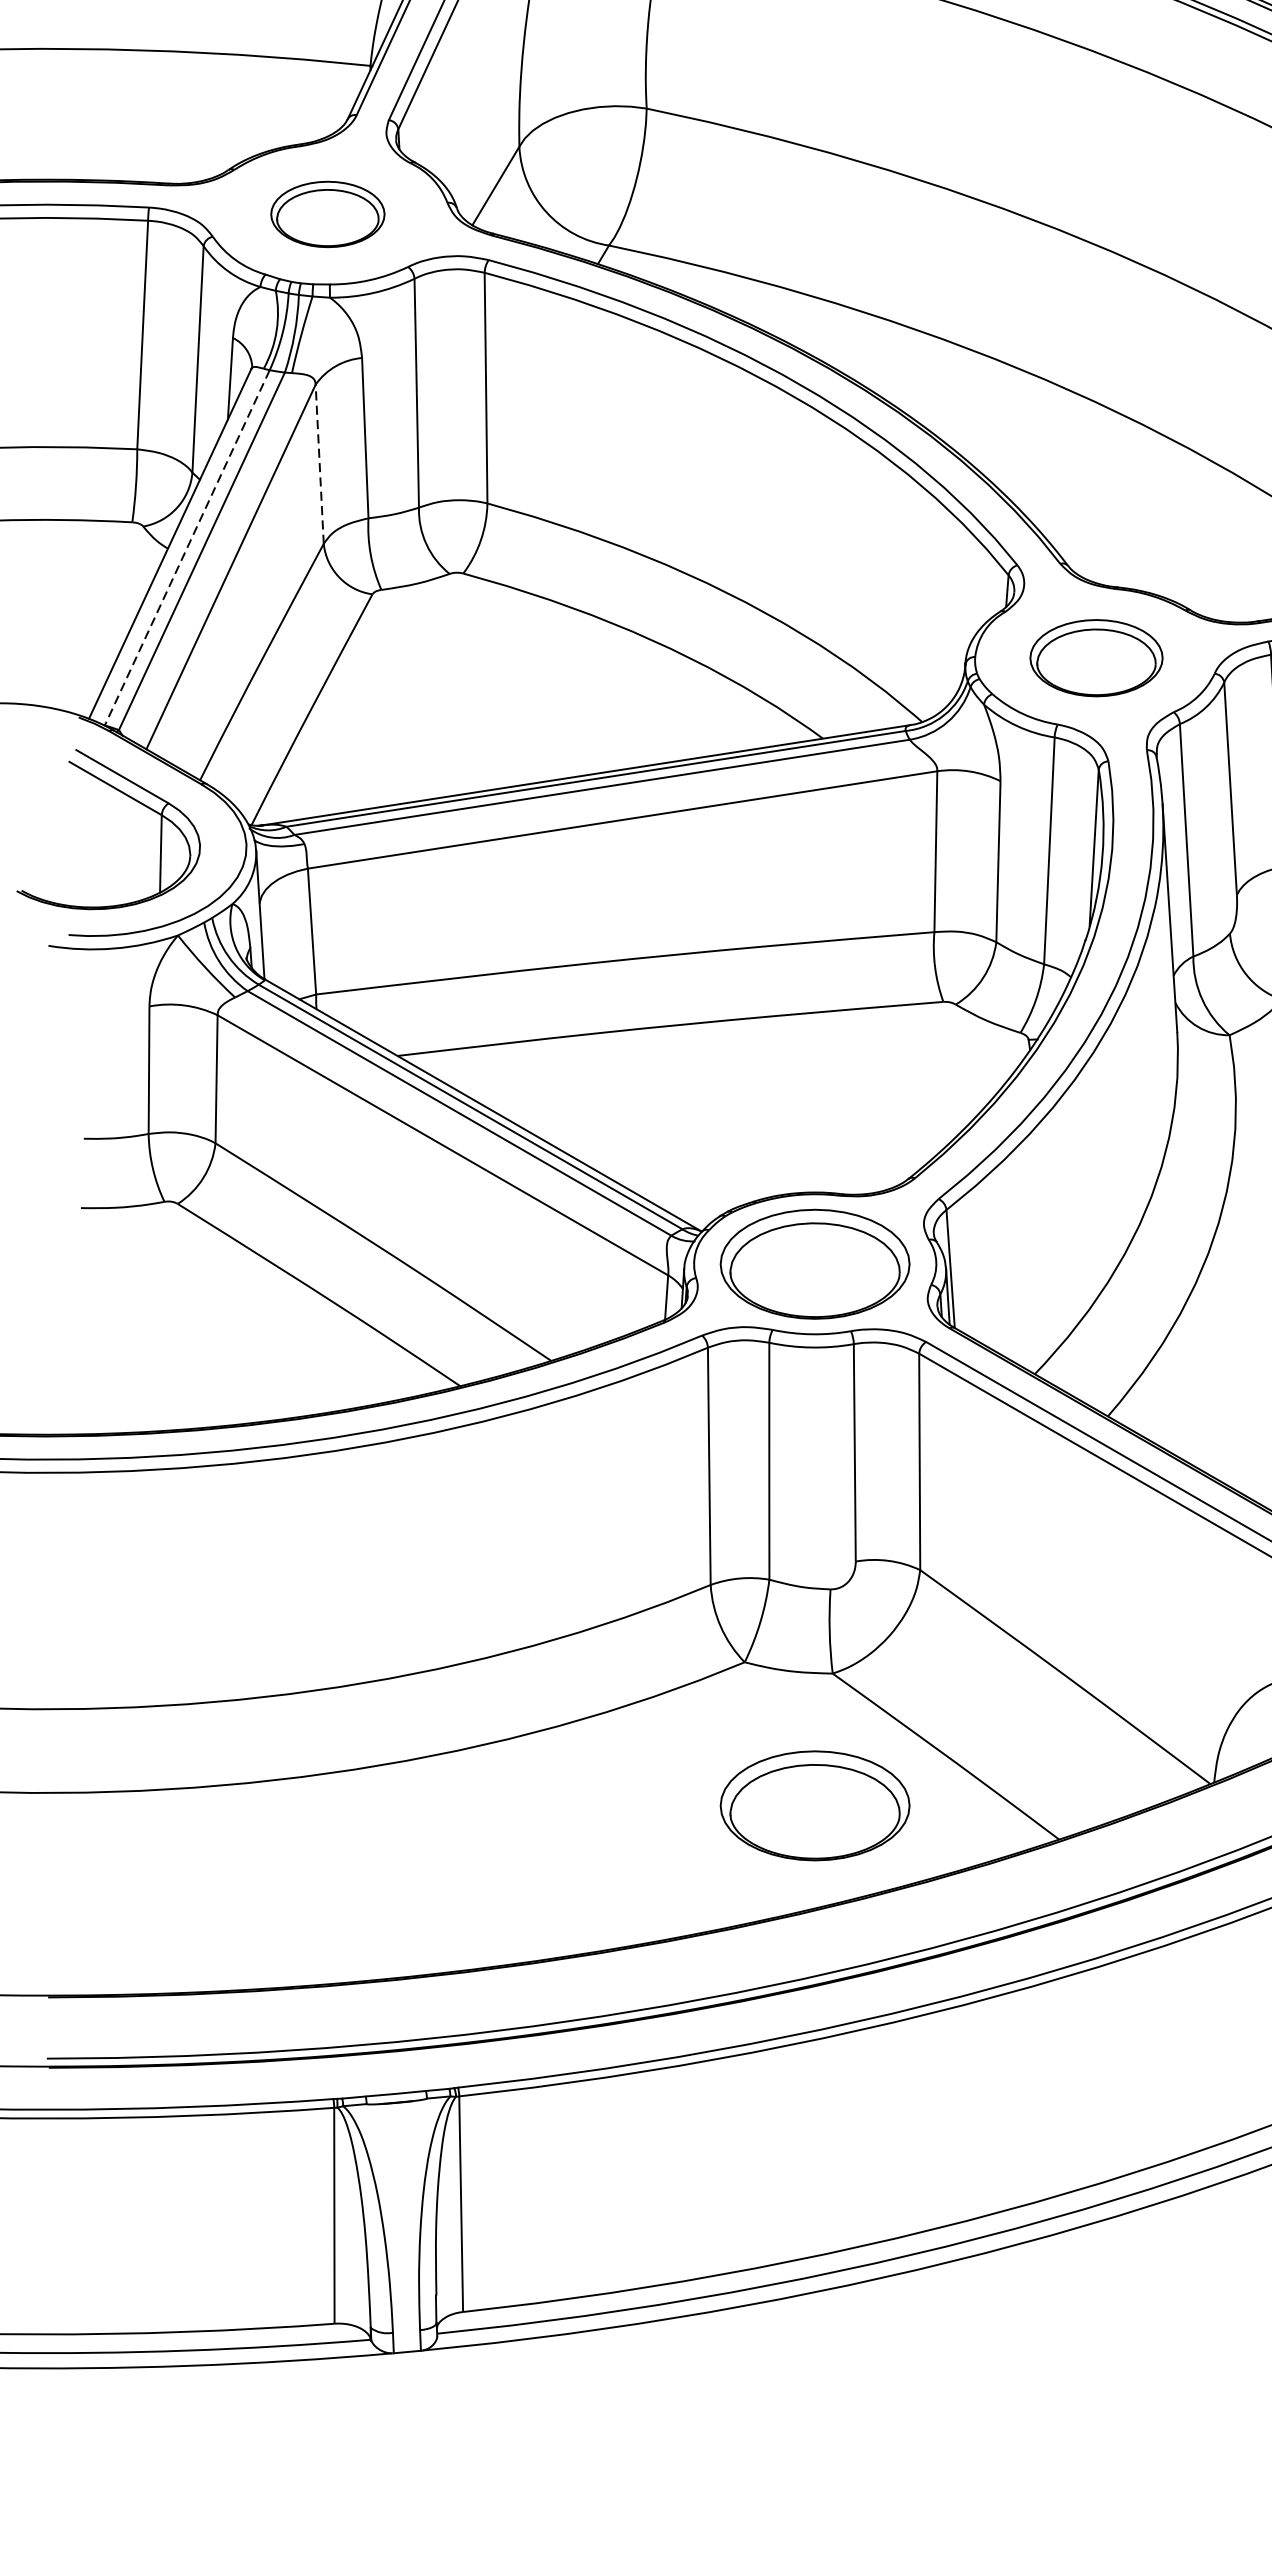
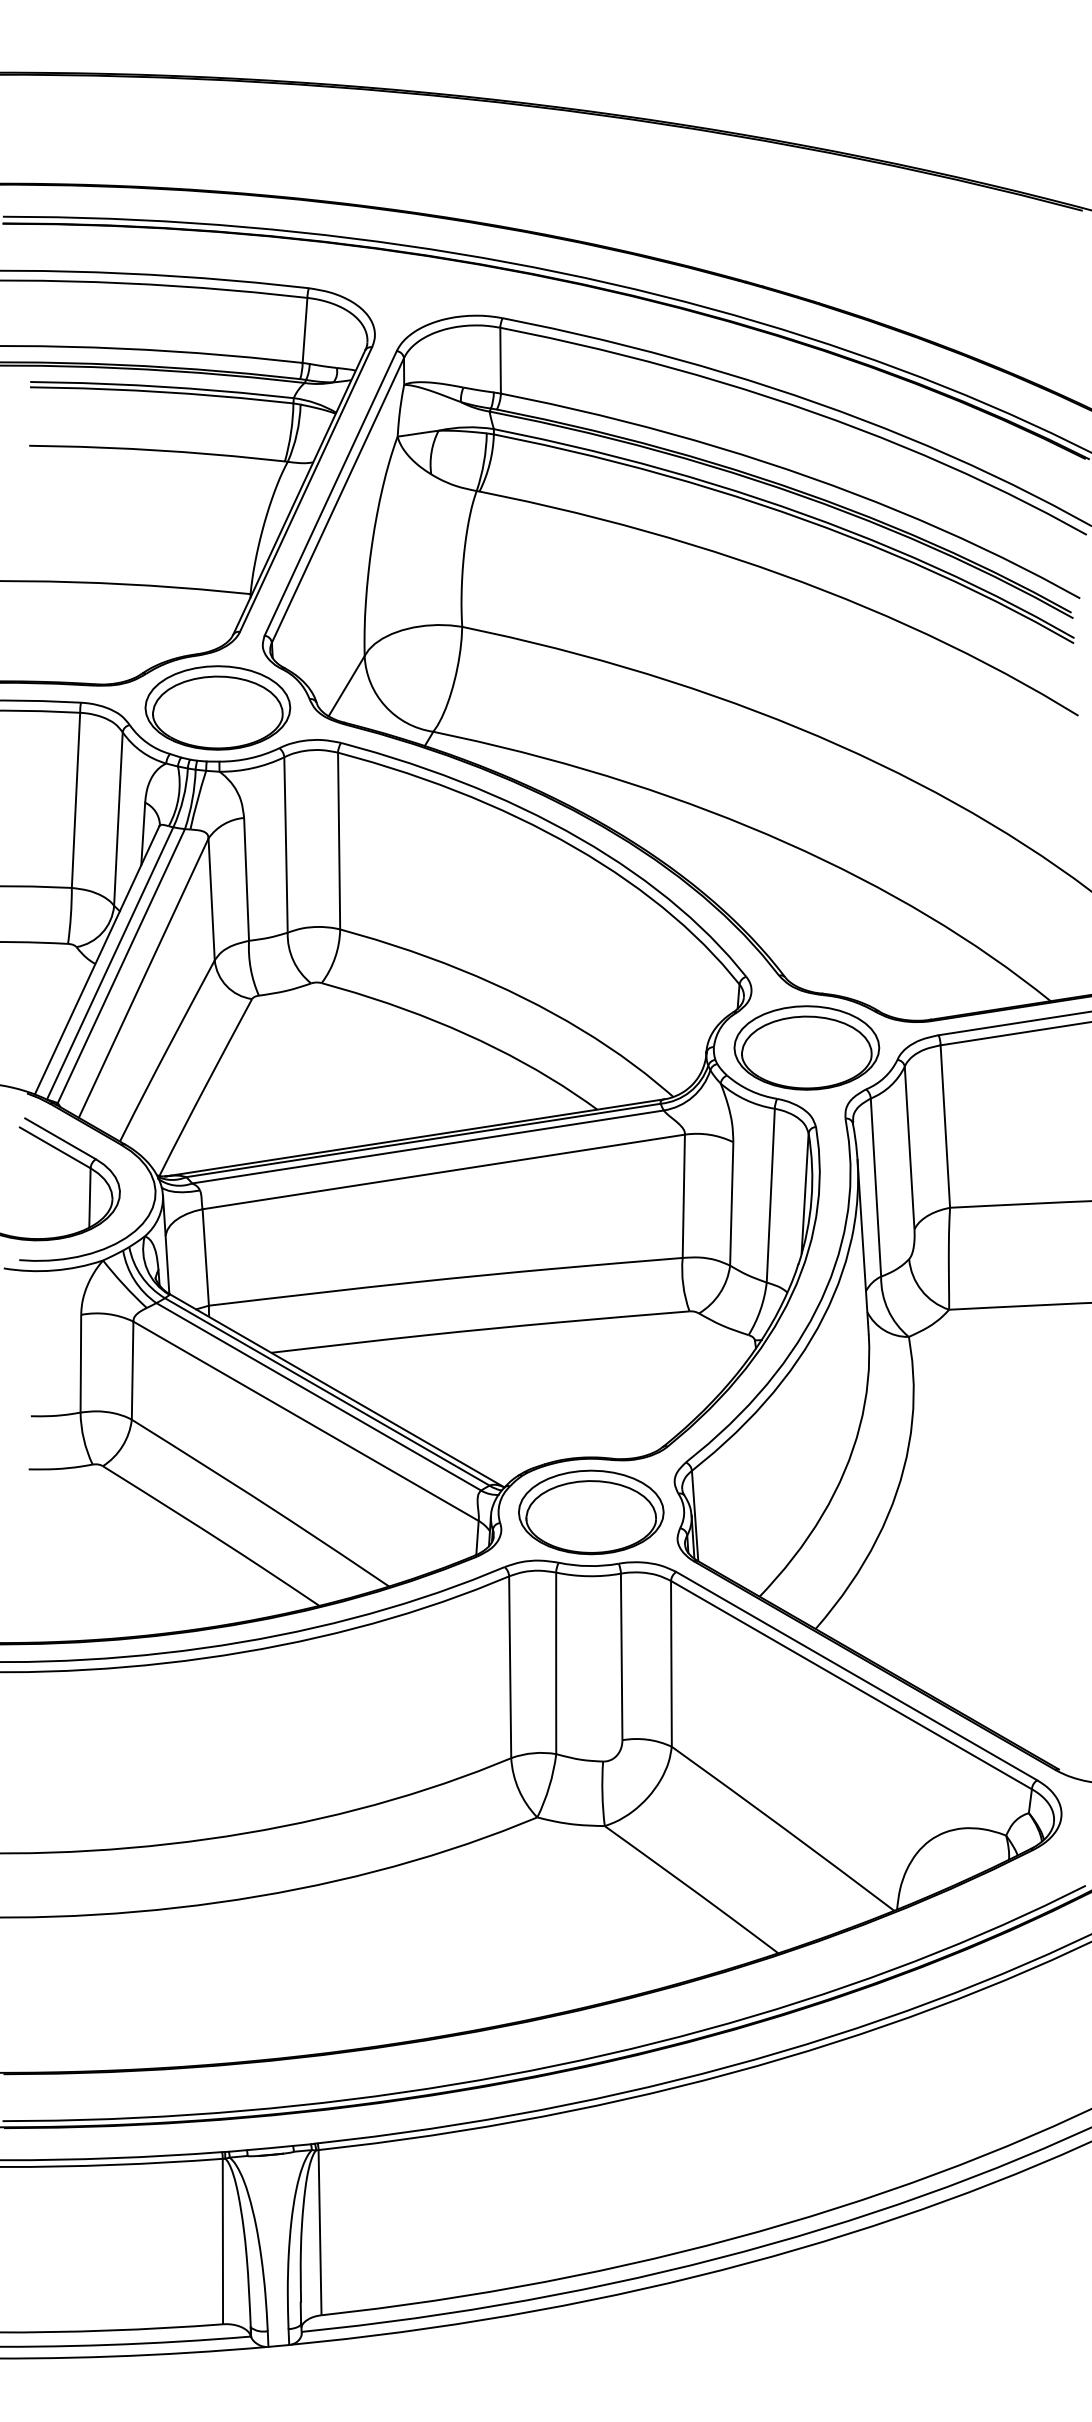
part: (327, 213) -> (217, 707), size x1.67
line: (319, 463) -> (211, 898), dashed -> solid
line: (186, 547) -> (109, 963), dashed -> solid
part: (1095, 657) -> (806, 1047), size x1.43
part: (815, 1805) -> (591, 1927), removed

